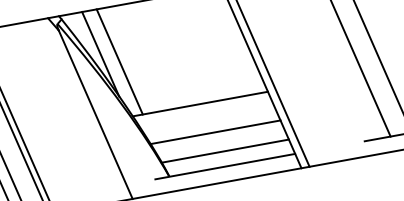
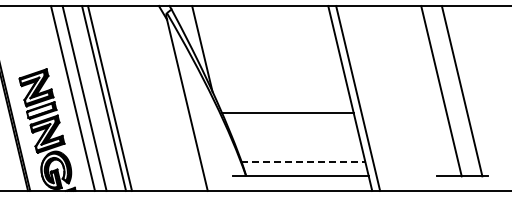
line: (119, 62) -> (218, 59), removed
line: (215, 132) -> (297, 142), removed
line: (225, 150) -> (303, 161), solid -> dashed

